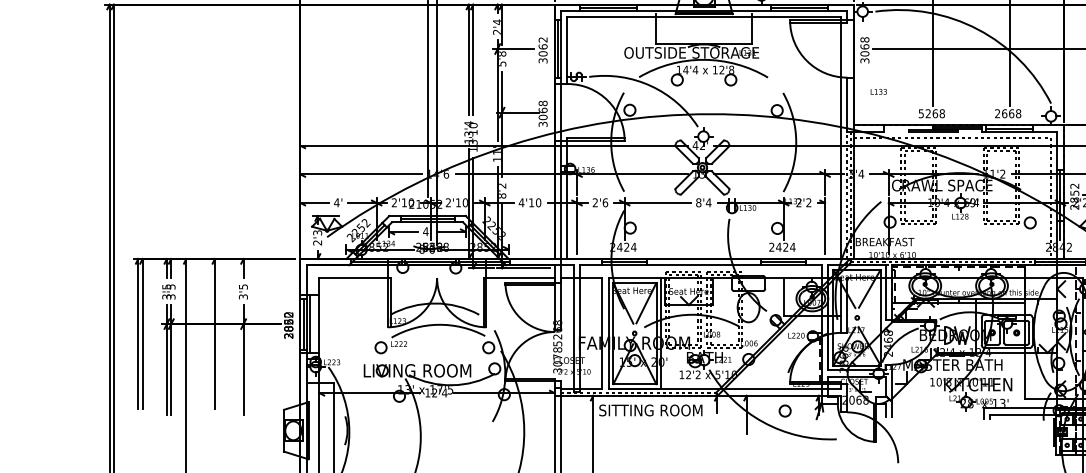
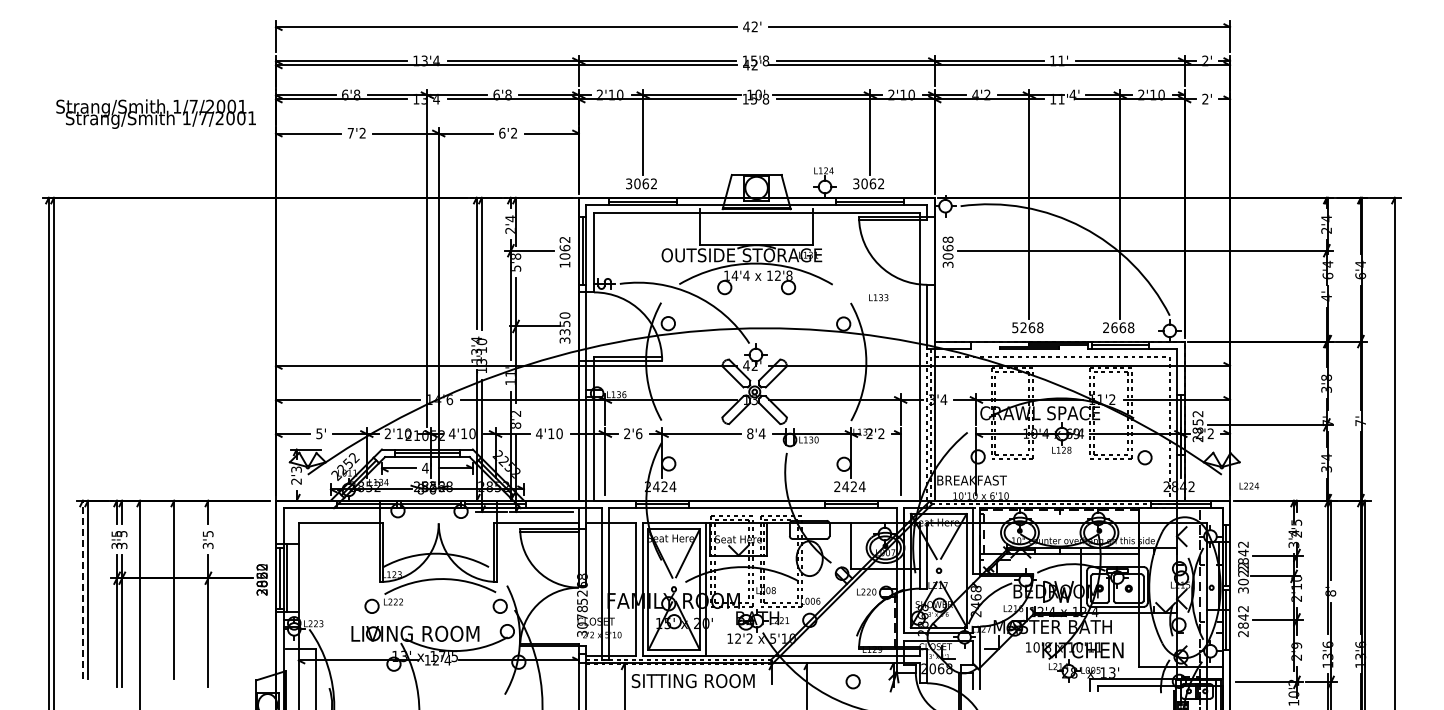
text: (542, 60) -> (564, 264), 3062 -> 1062
text: (878, 91) -> (878, 297), moved
text: (542, 110) -> (564, 323), 3068 -> 3350
text: (336, 202) -> (319, 433), 4' -> 5'
text: (447, 202) -> (451, 433), 2'10 -> 4'10
line: (138, 333) -> (83, 589), solid -> dashed

